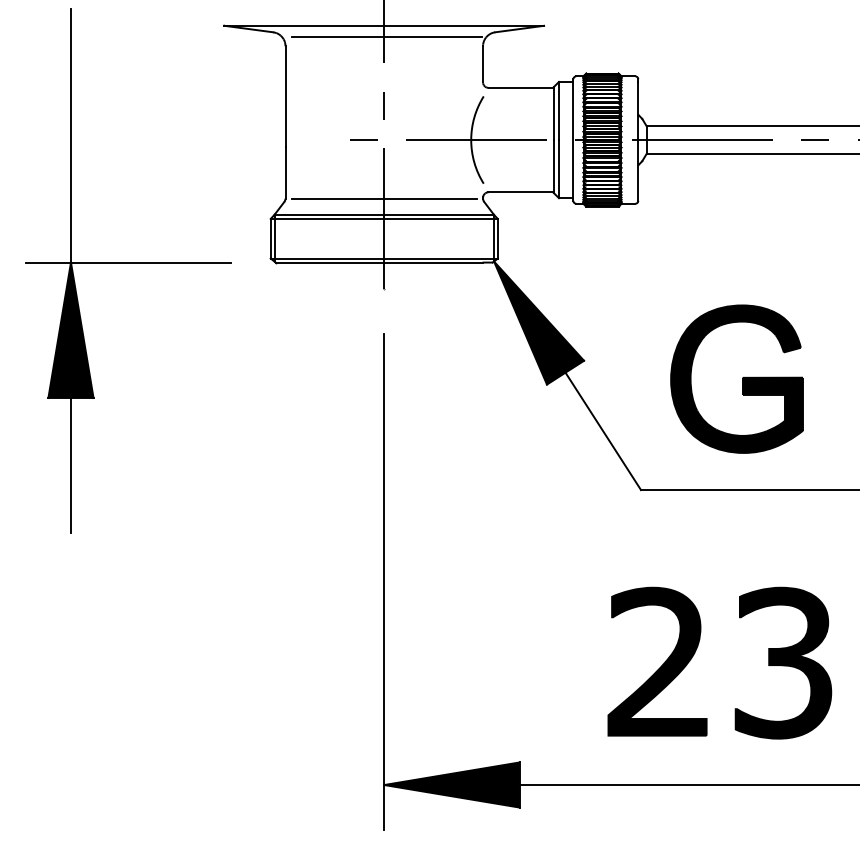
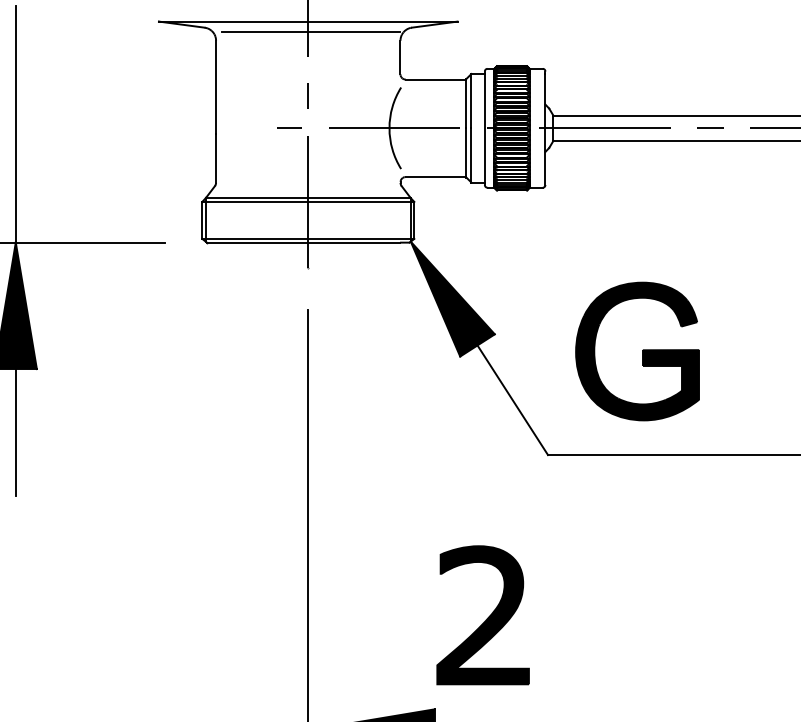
line: (384, 198) -> (308, 182), removed
part: (657, 661) -> (483, 615), moved
part: (783, 662) -> (681, 616), removed

